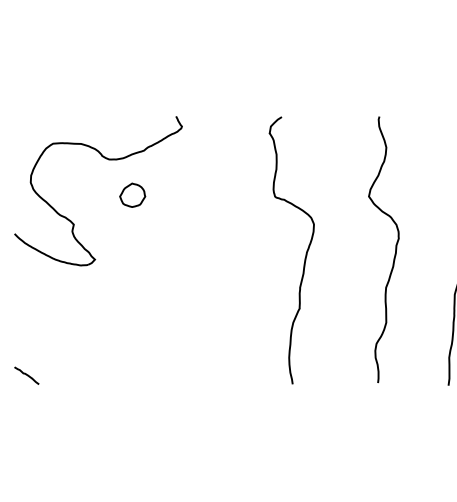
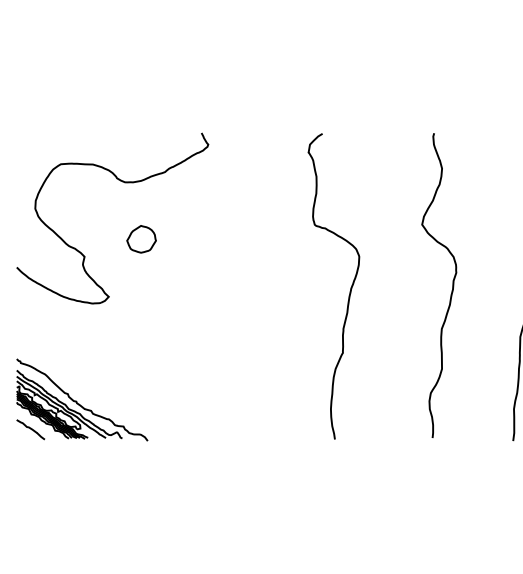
part: (132, 194) -> (141, 238), moved
part: (71, 349) -> (81, 399), added

